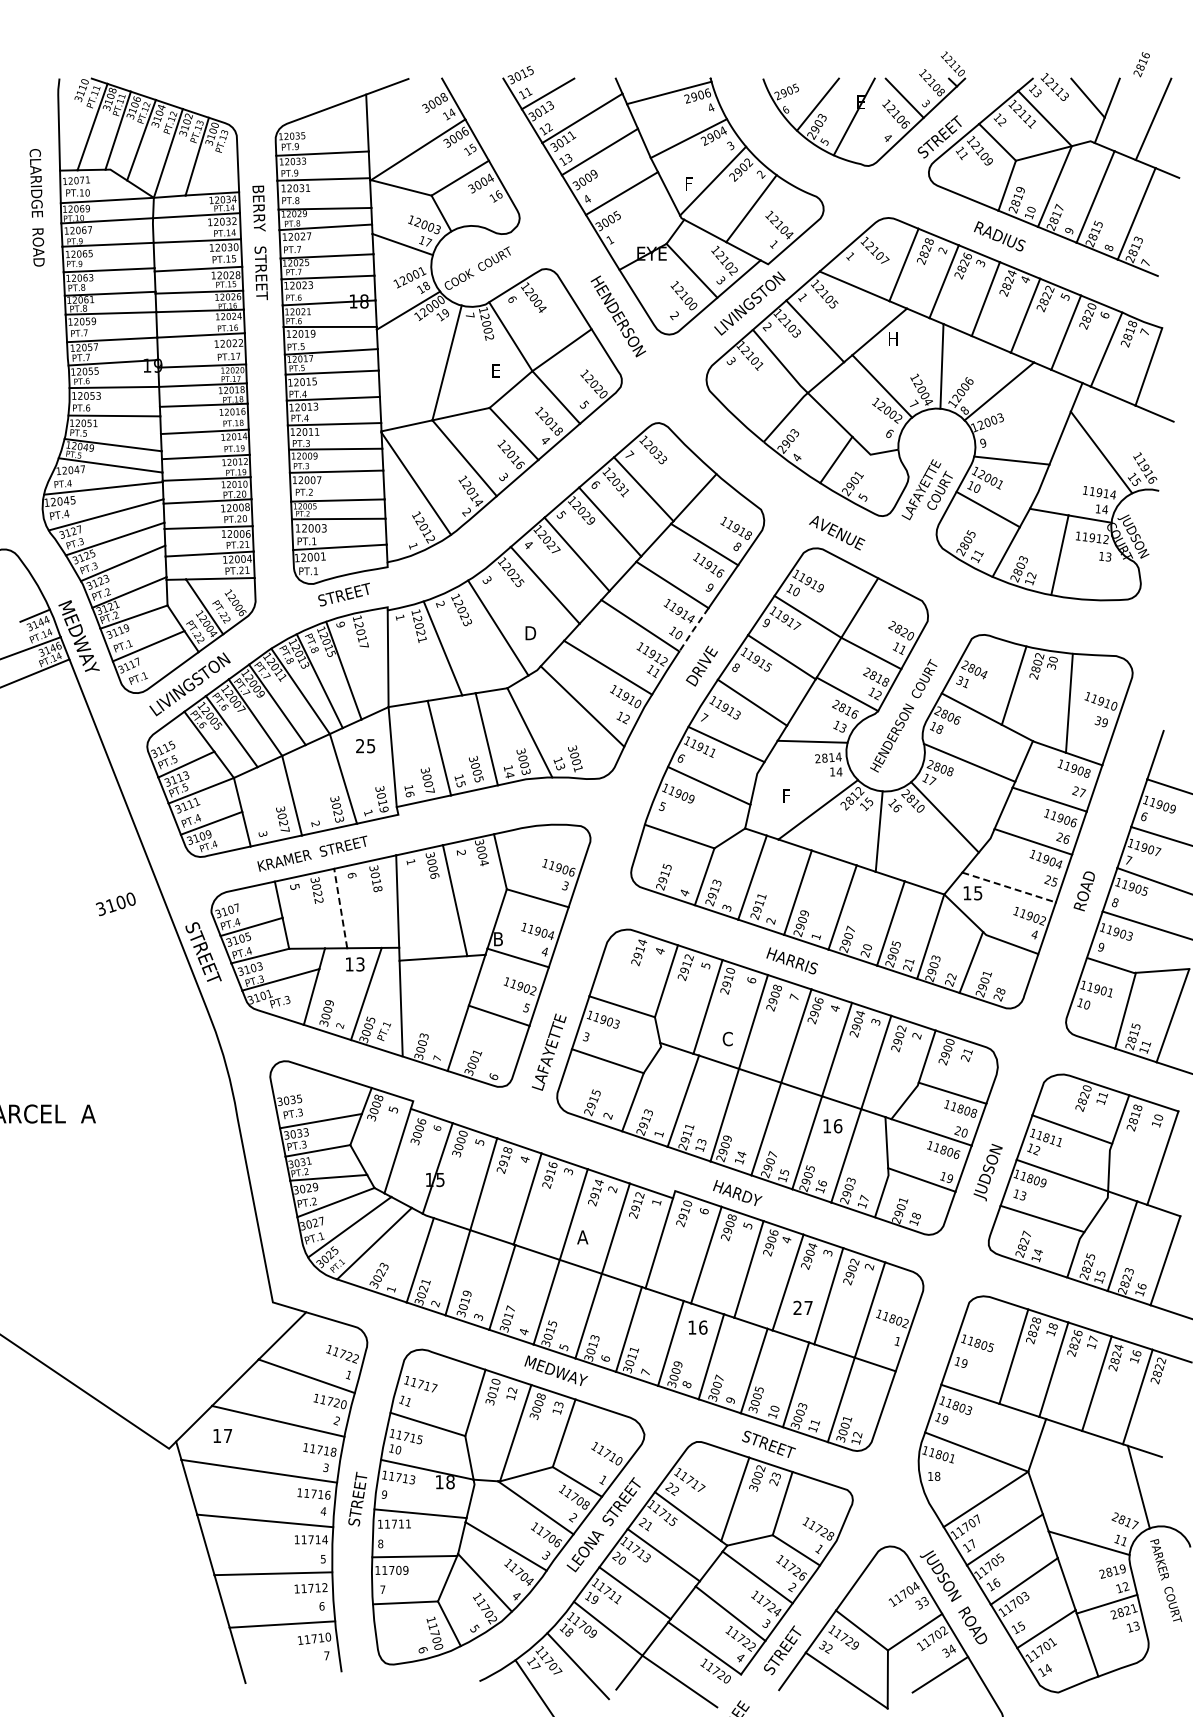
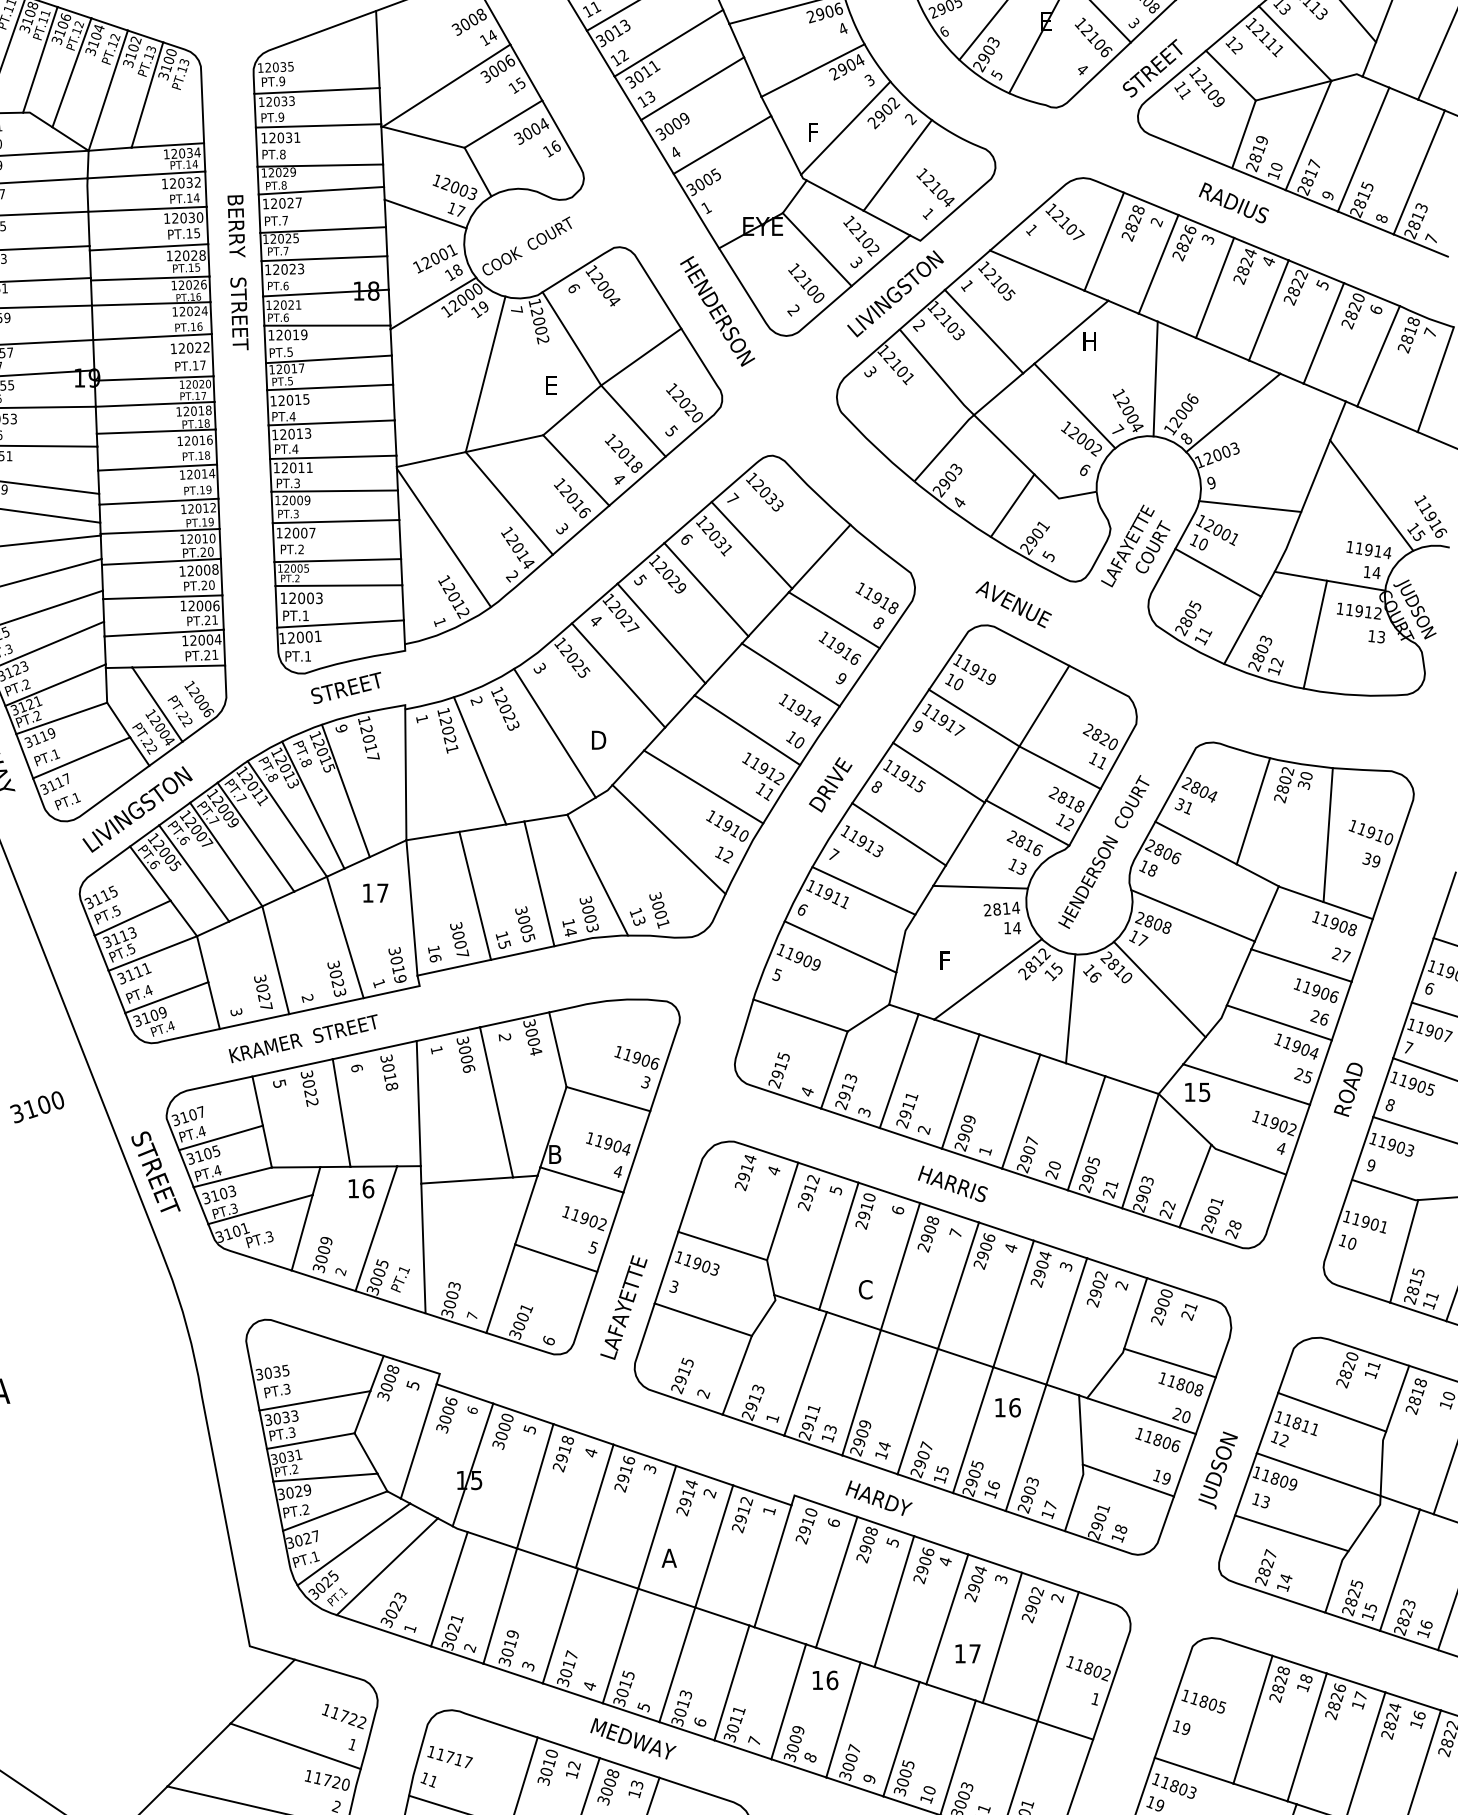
text: (259, 242) -> (237, 272), moved
line: (693, 630) -> (819, 736), dashed -> solid
text: (365, 746) -> (375, 893), 25 -> 17
line: (1009, 887) -> (1247, 1084), dashed -> solid
line: (340, 908) -> (341, 1112), dashed -> solid
text: (360, 964) -> (368, 1188), 13 -> 16
text: (797, 1307) -> (960, 1653), 27 -> 17

